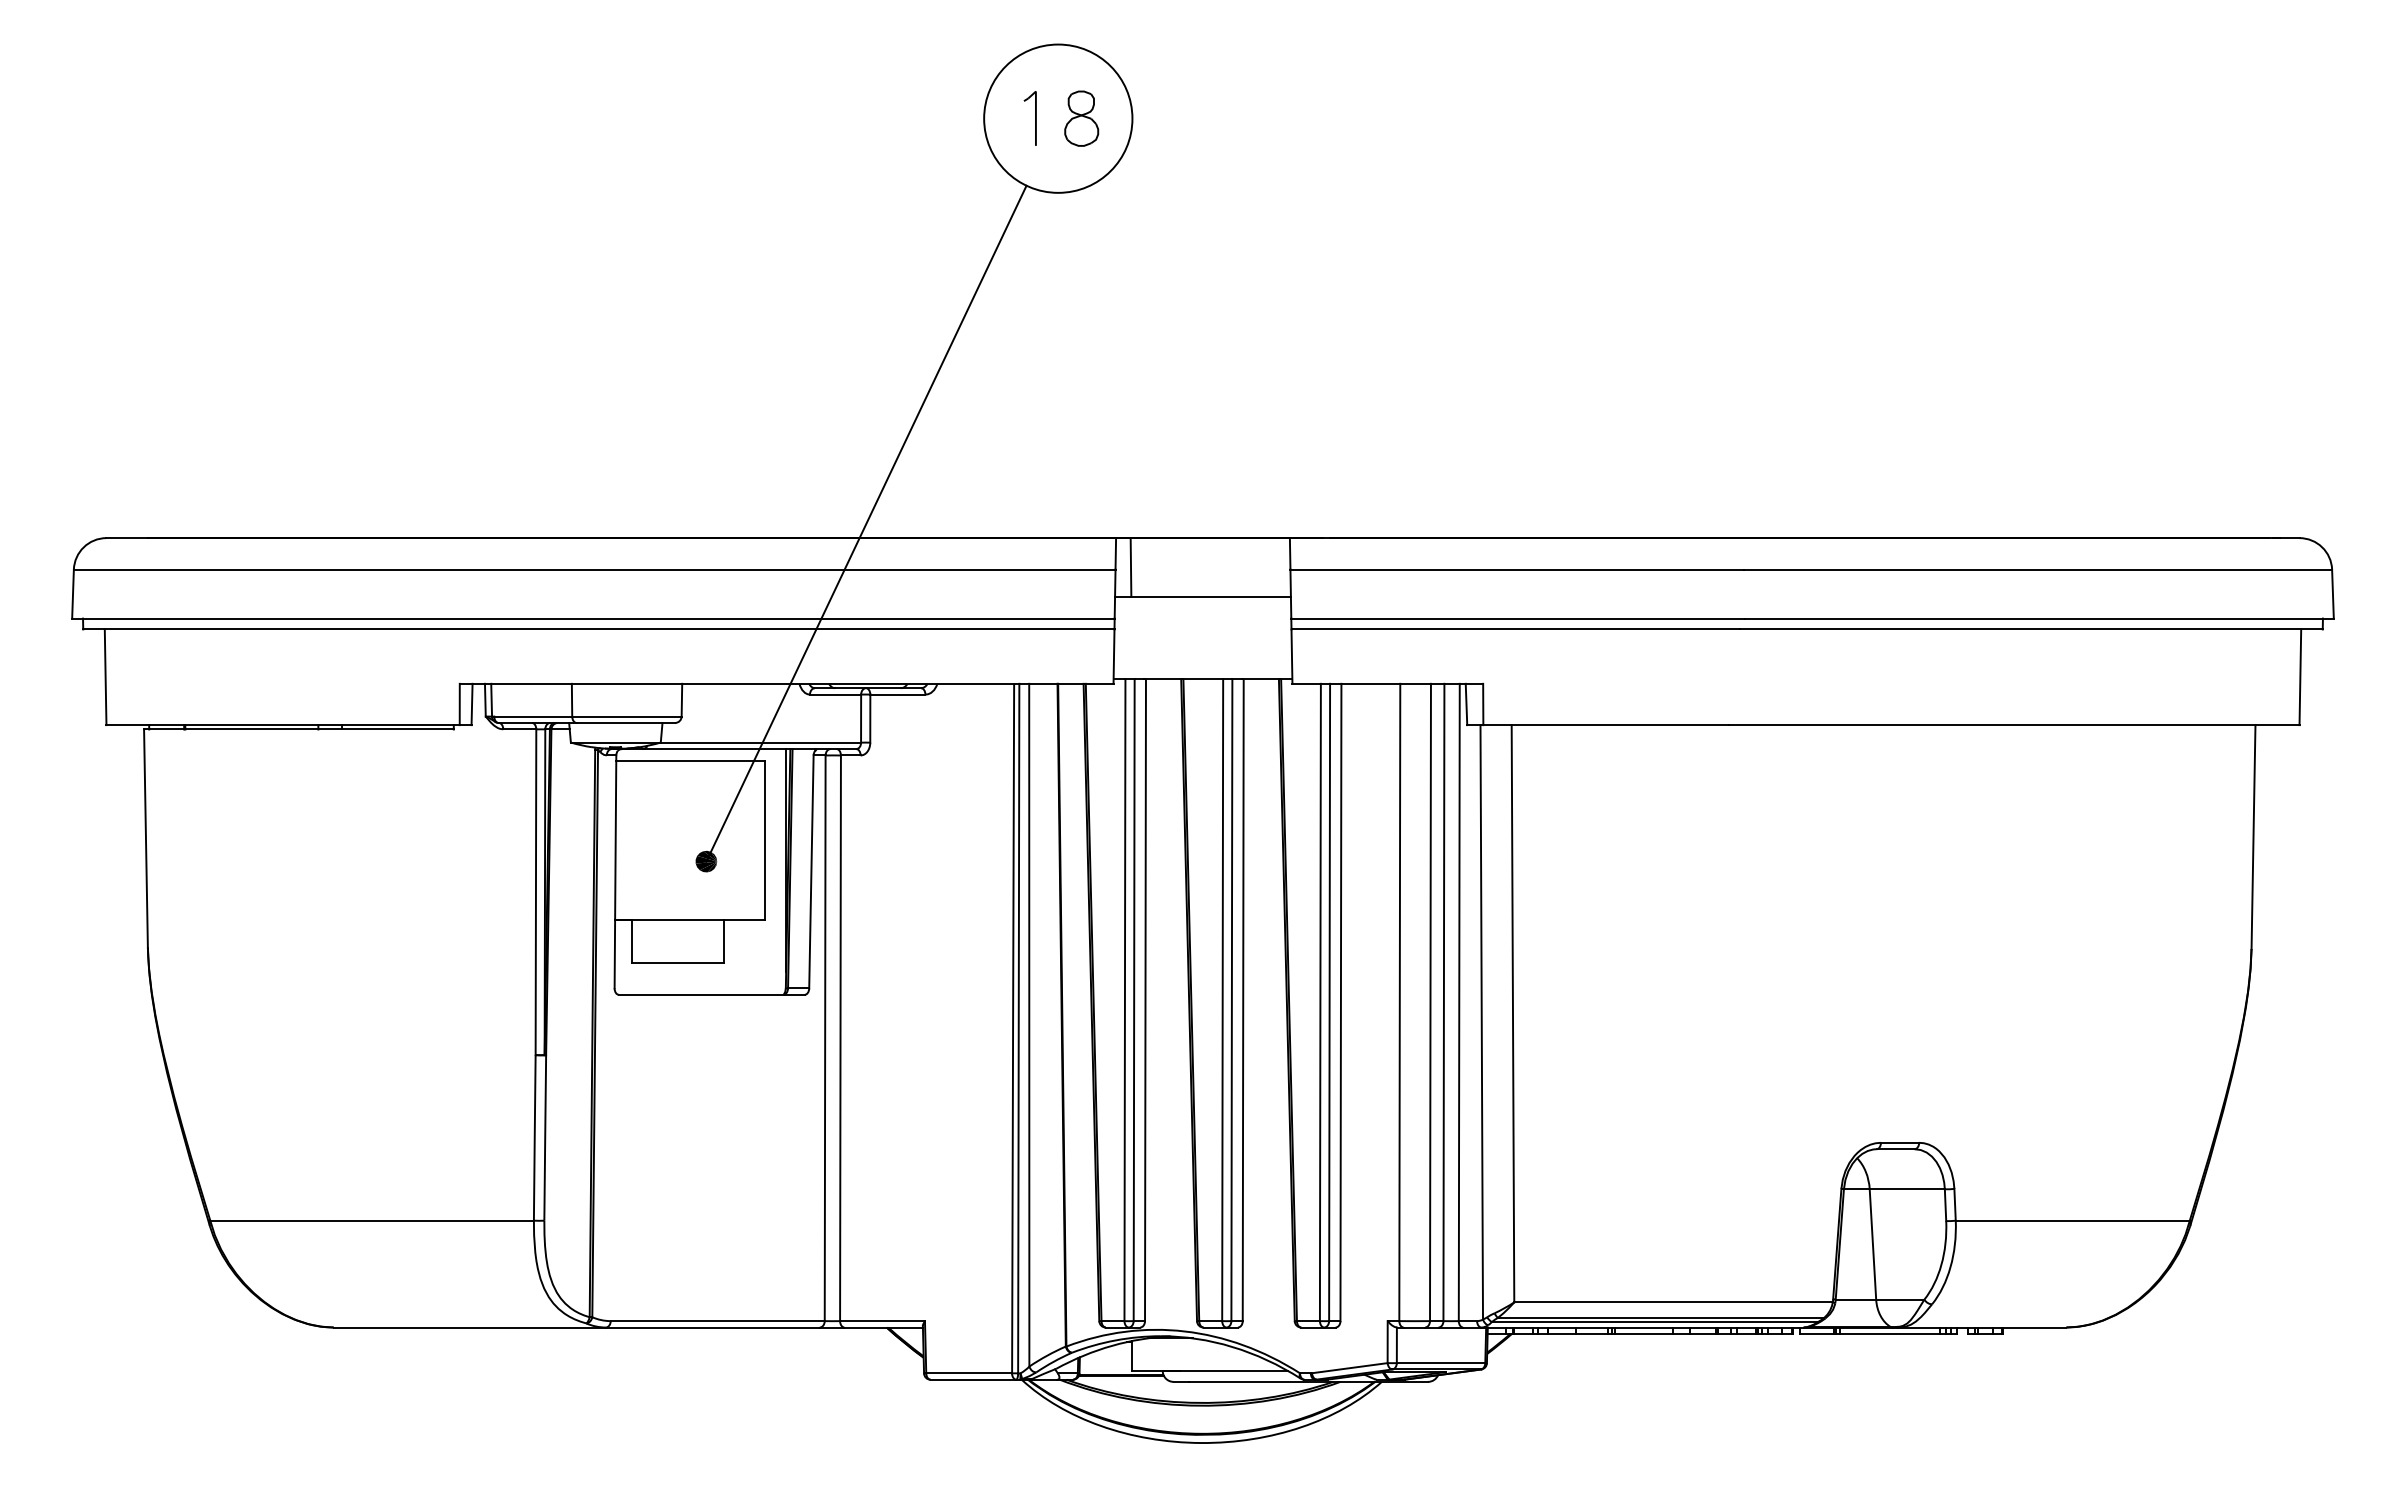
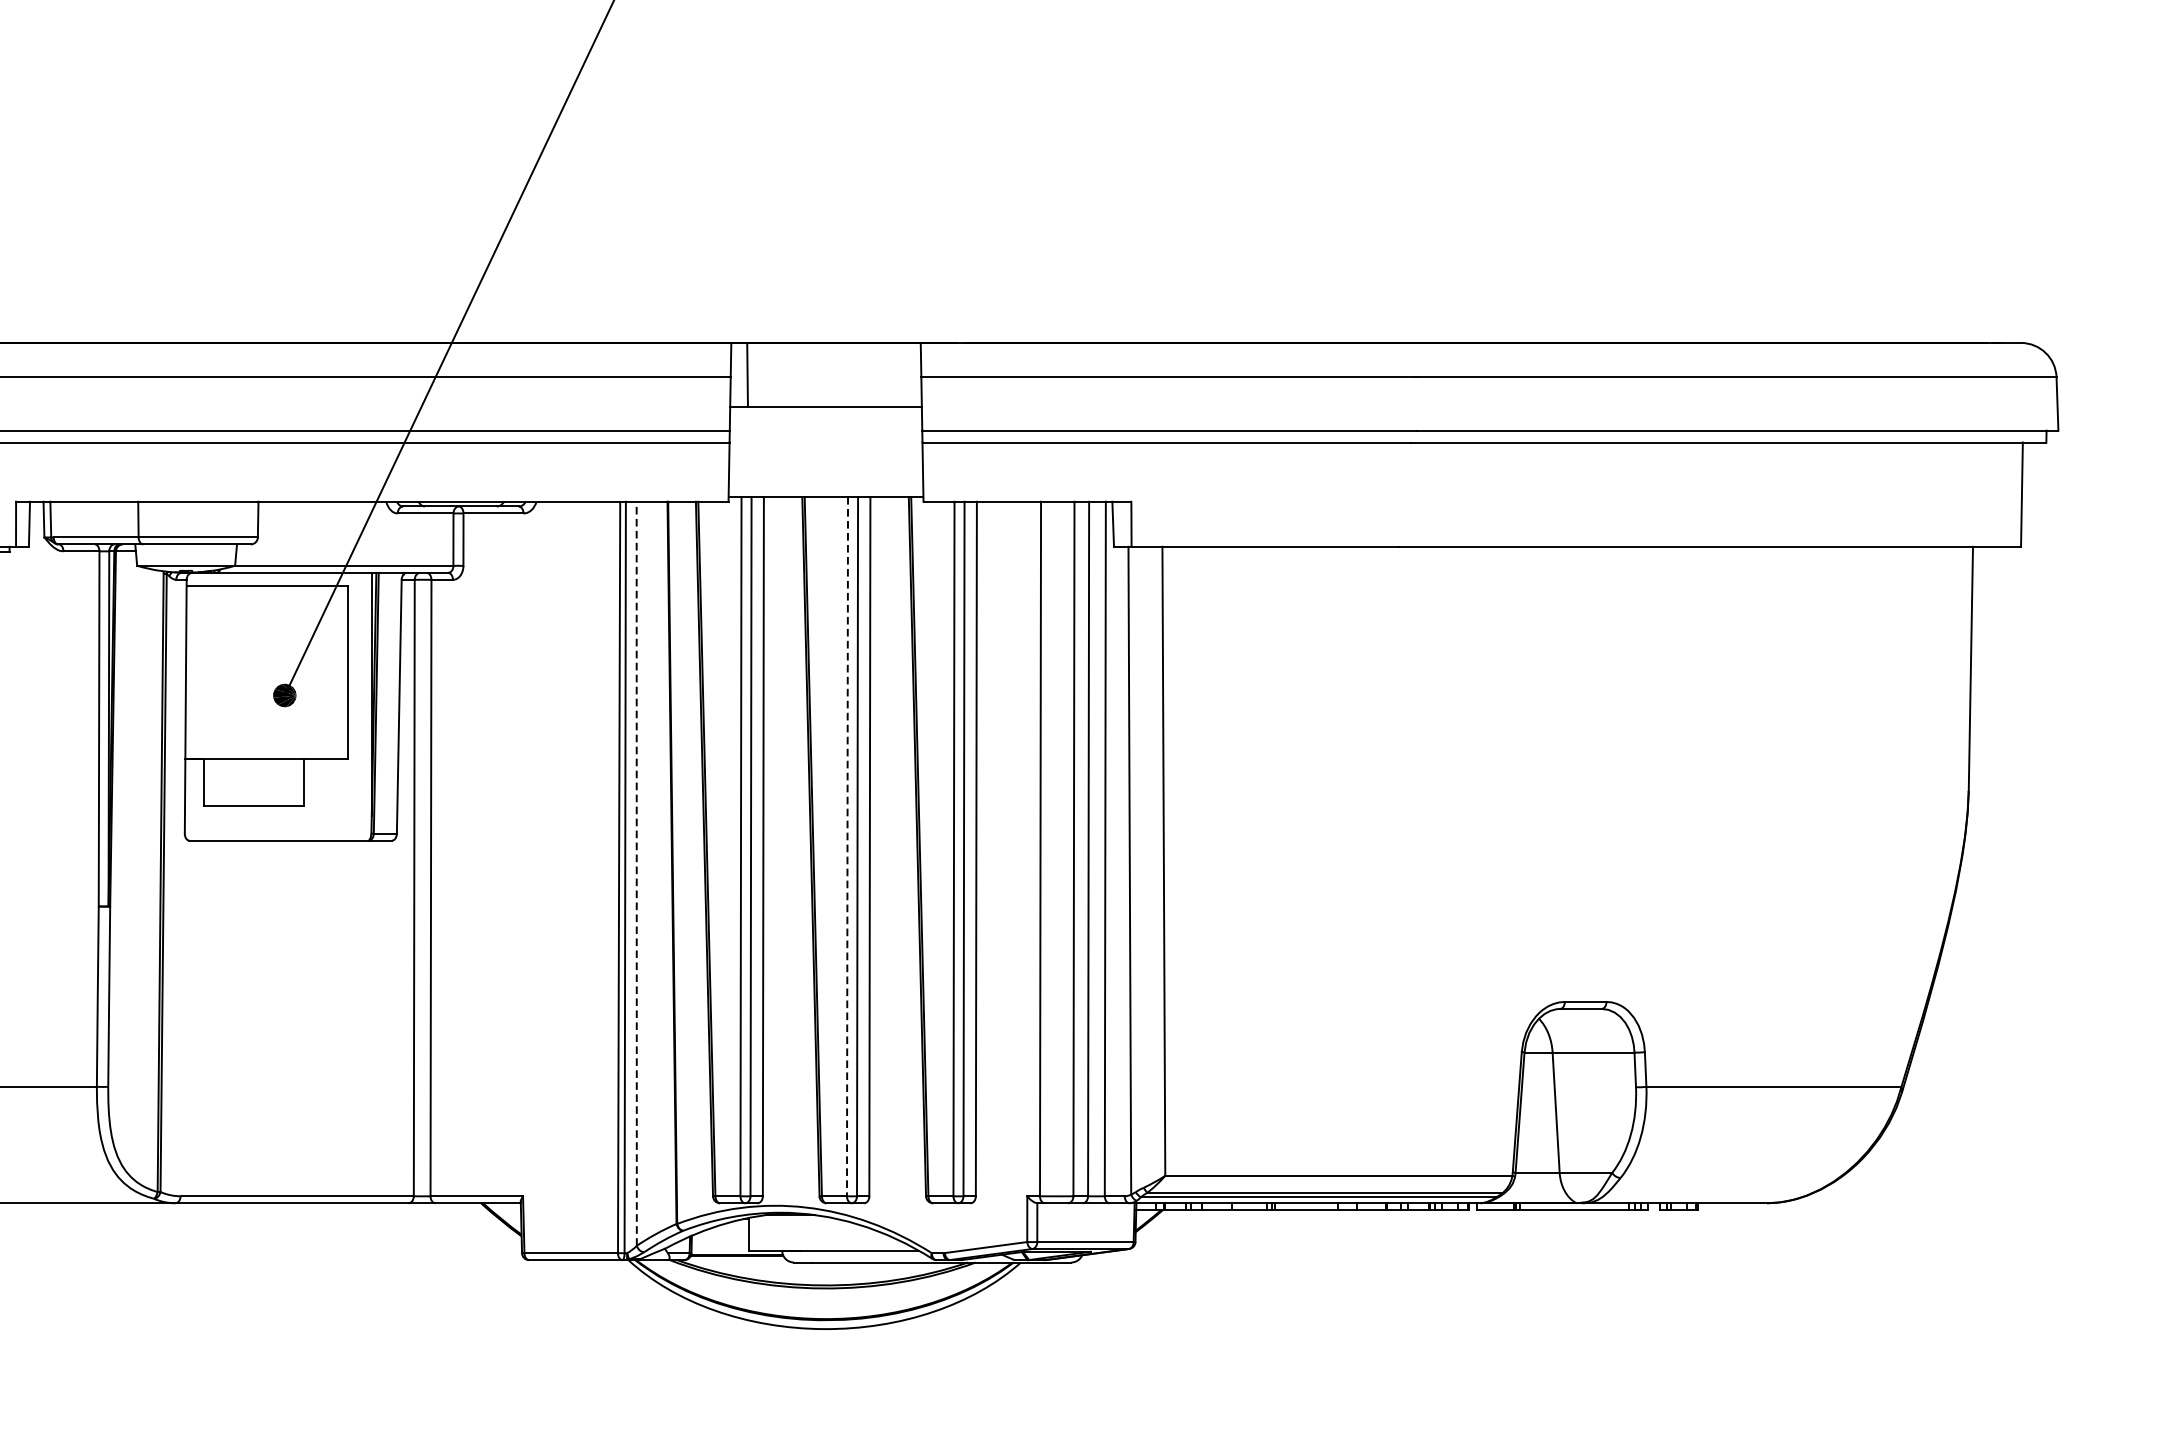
line: (1222, 1000) -> (847, 846), solid -> dashed
line: (1029, 1024) -> (636, 873), solid -> dashed

